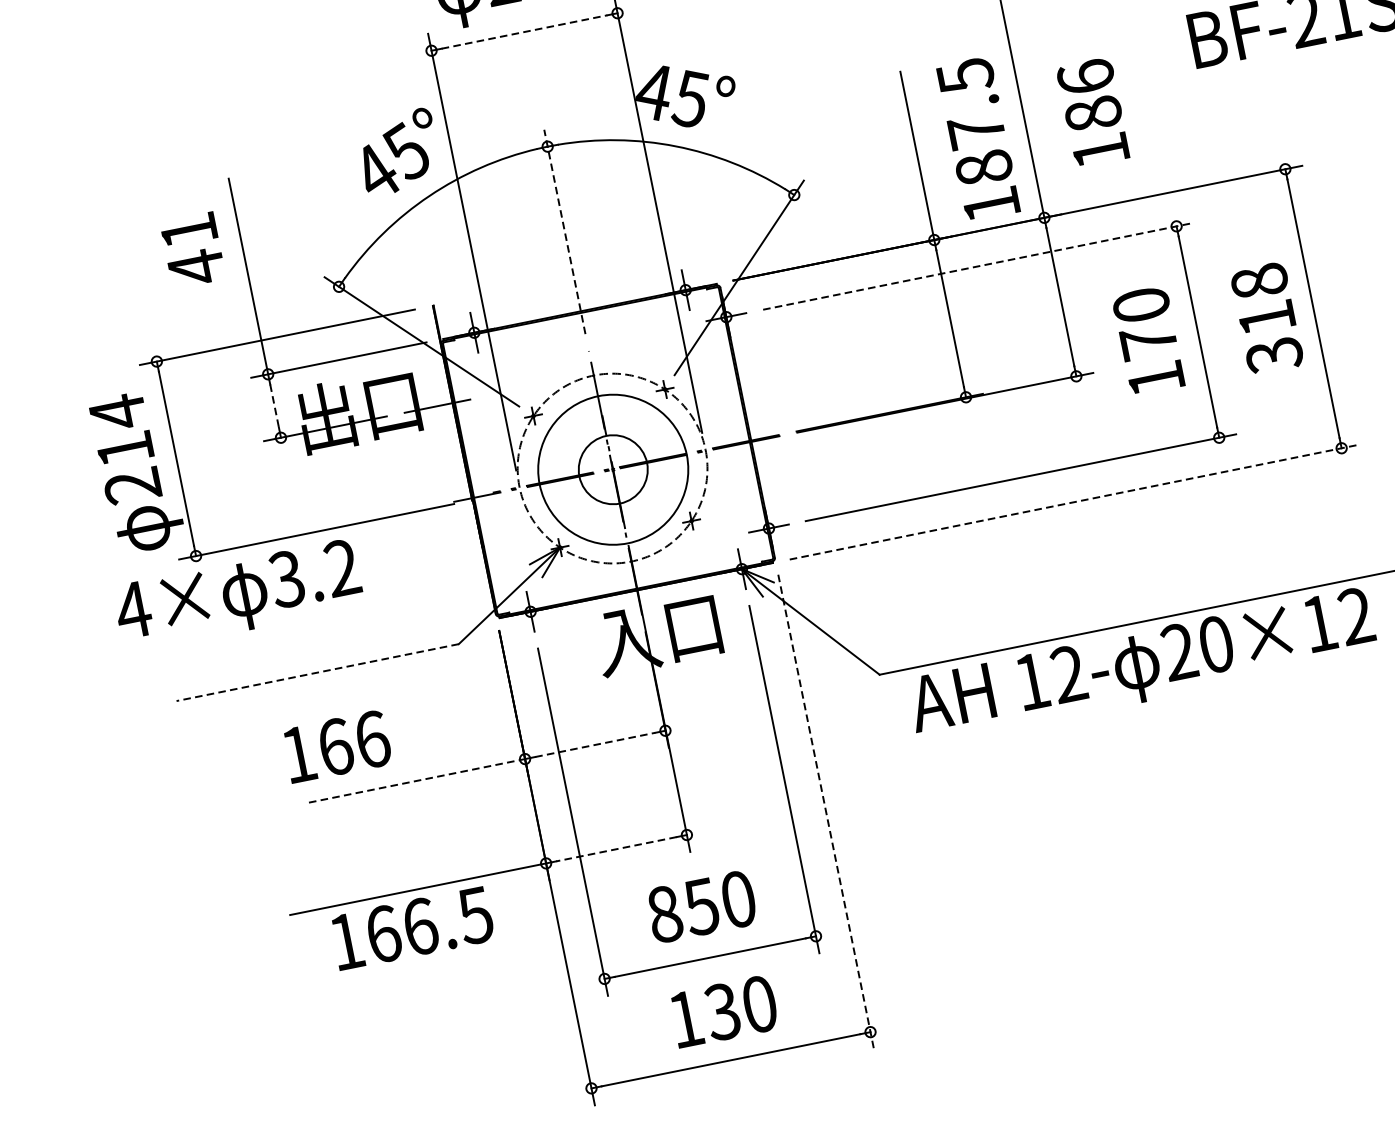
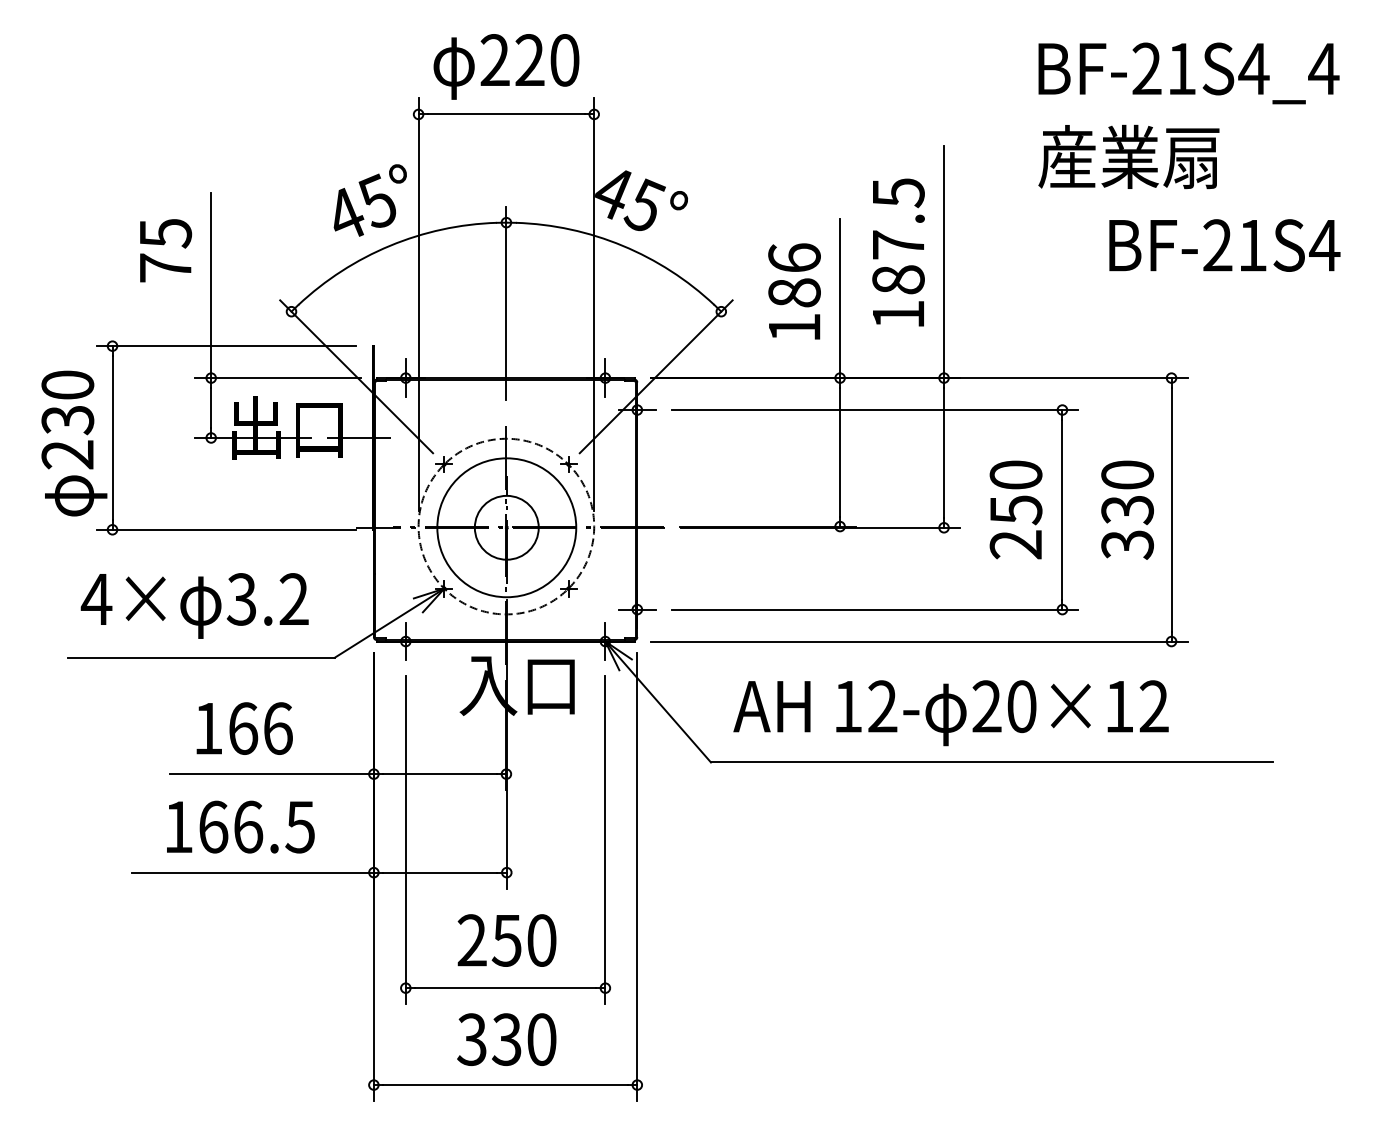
line: (524, 32) -> (506, 114), dashed -> solid
text: (1093, 112) -> (794, 291), moved
text: (978, 139) -> (898, 252), moved
line: (564, 231) -> (506, 302), dashed -> solid
text: (193, 249) -> (166, 251), 41 -> 75
line: (978, 266) -> (875, 410), dashed -> solid
text: (1263, 299) -> (1127, 492), 318 -> 330
text: (1151, 360) -> (1015, 527), 170 -> 250
line: (274, 406) -> (211, 408), dashed -> solid
text: (121, 430) -> (67, 402), 214 -> 230
line: (1074, 502) -> (919, 641), dashed -> solid
text: (238, 595) -> (194, 605), moved
text: (1142, 667) -> (950, 713), moved
line: (317, 672) -> (201, 657), dashed -> solid
line: (595, 745) -> (440, 774), dashed -> solid
text: (336, 746) -> (244, 728), moved
line: (417, 781) -> (272, 774), dashed -> solid
line: (826, 812) -> (637, 877), dashed -> solid
line: (616, 849) -> (440, 872), dashed -> solid
text: (664, 914) -> (471, 940), 850 -> 250
text: (412, 927) -> (240, 826), moved
text: (685, 1019) -> (471, 1039), 130 -> 330

